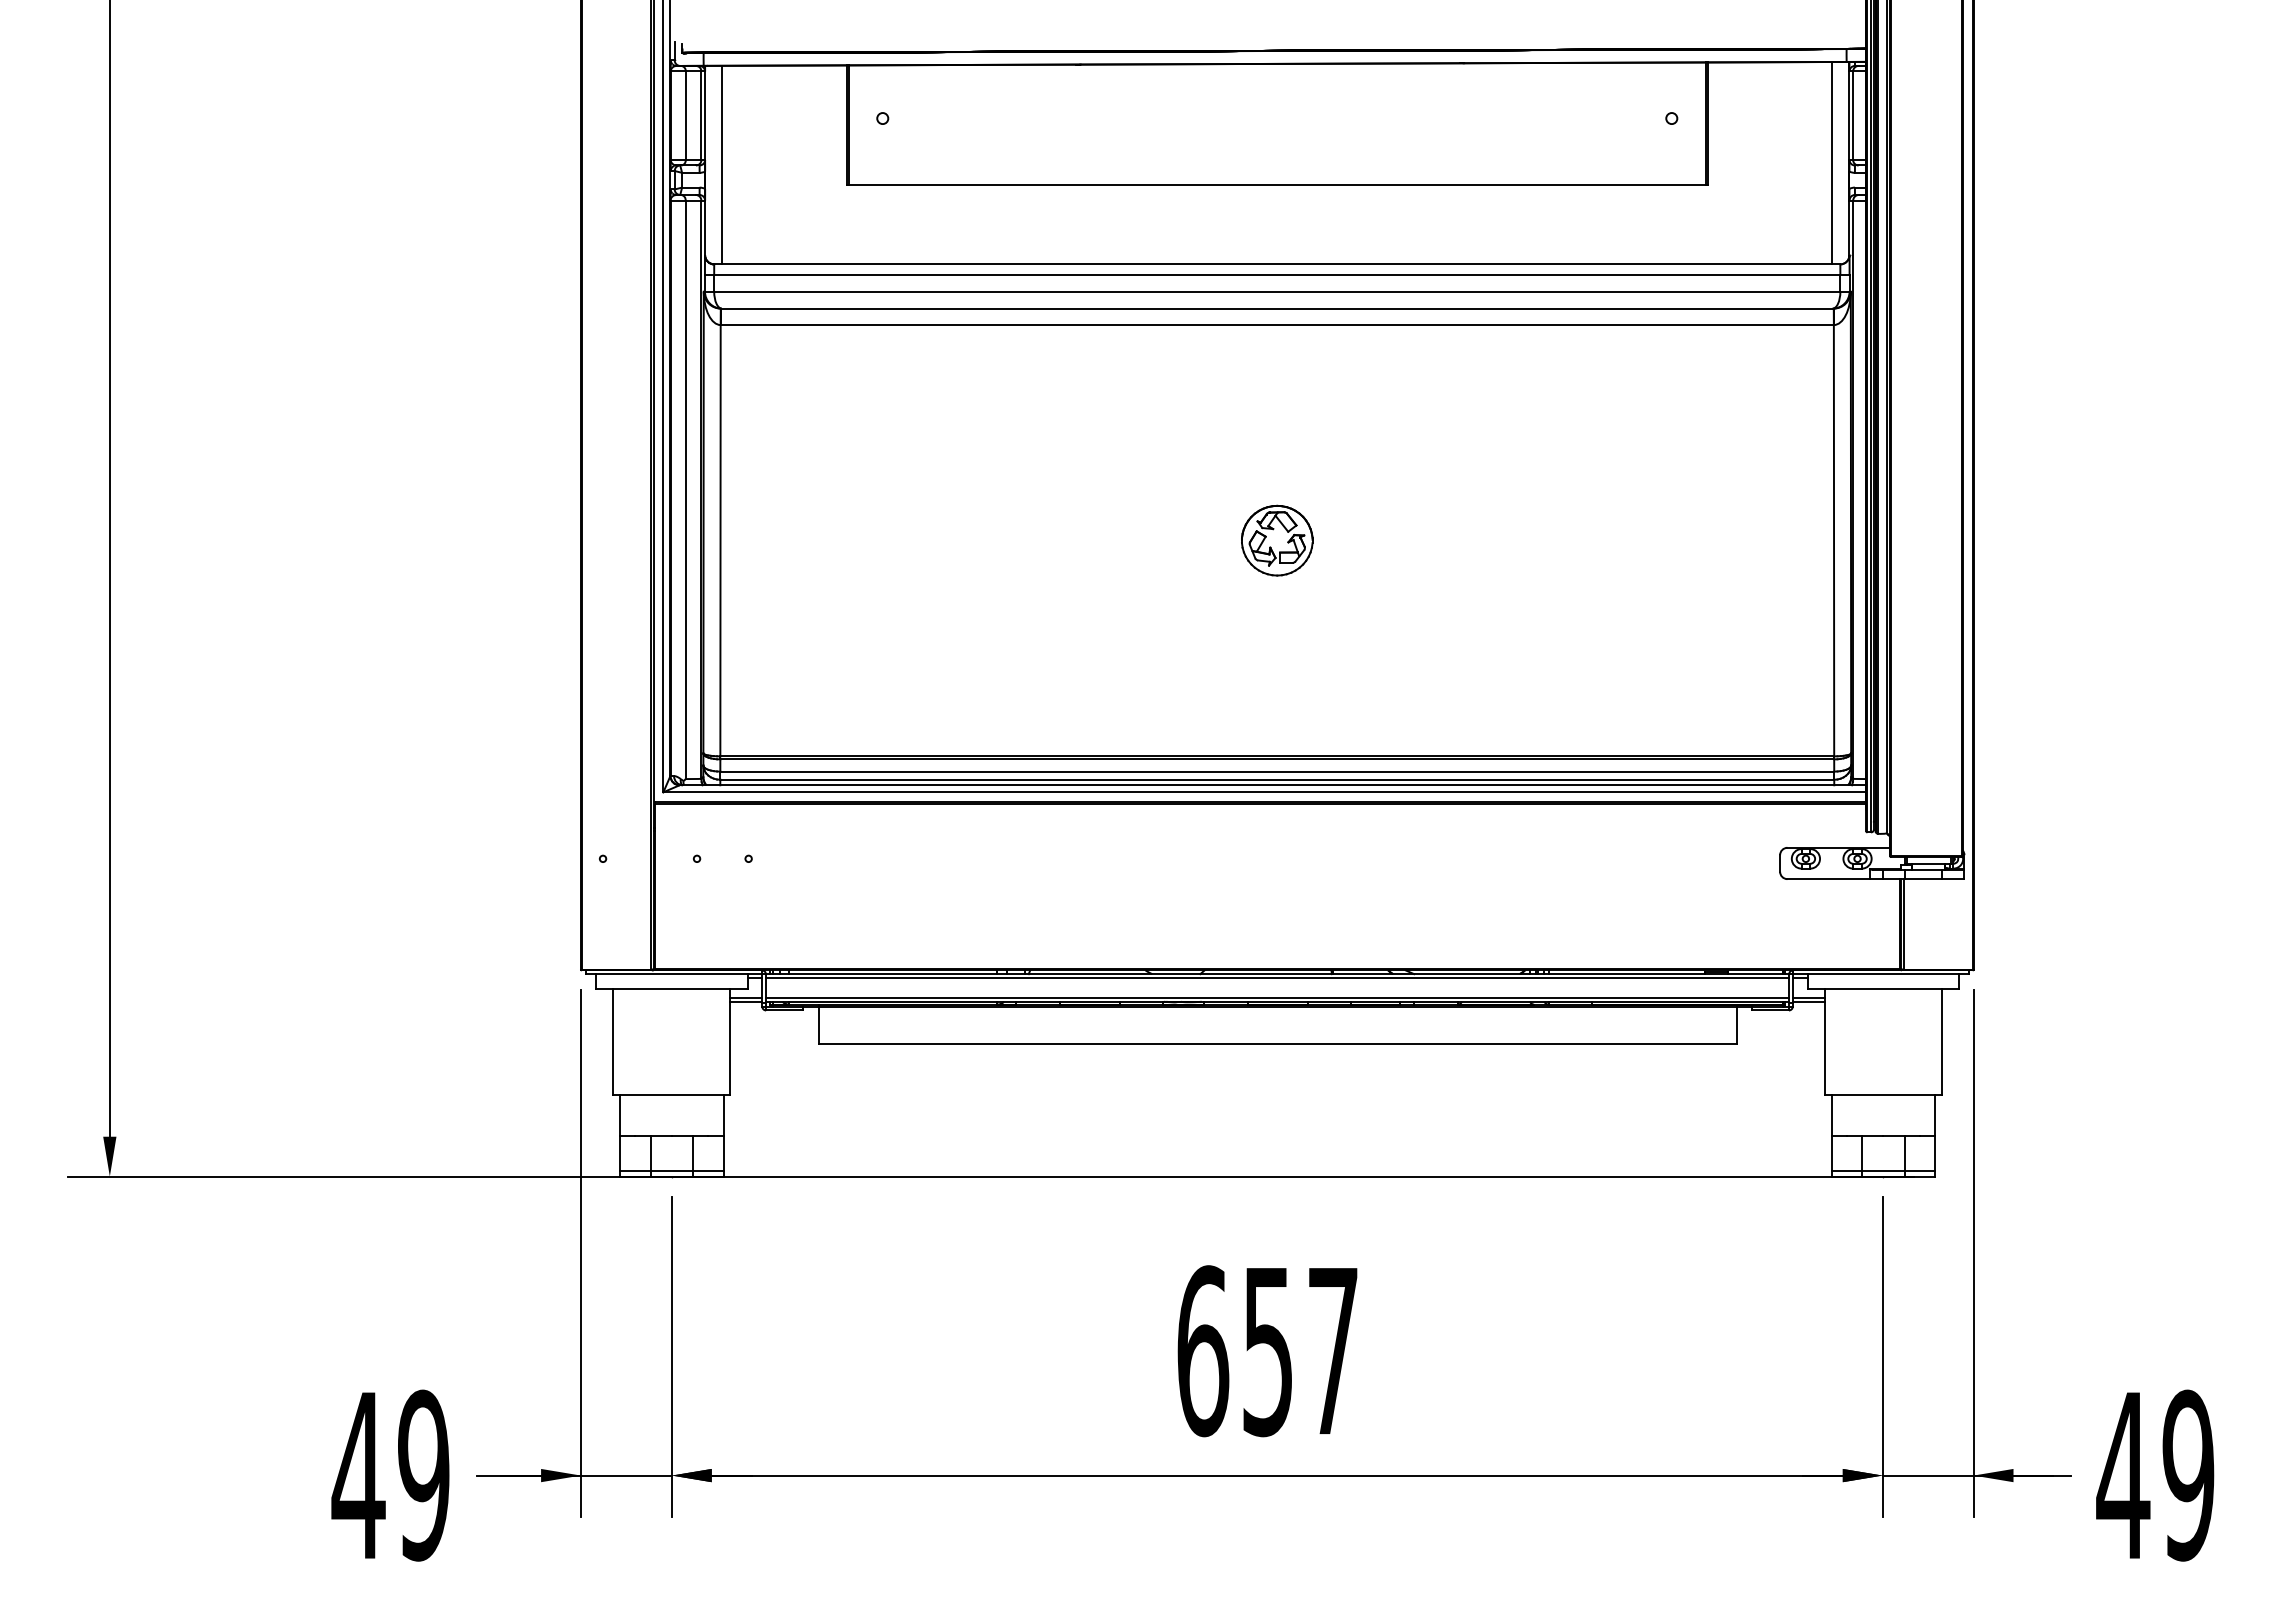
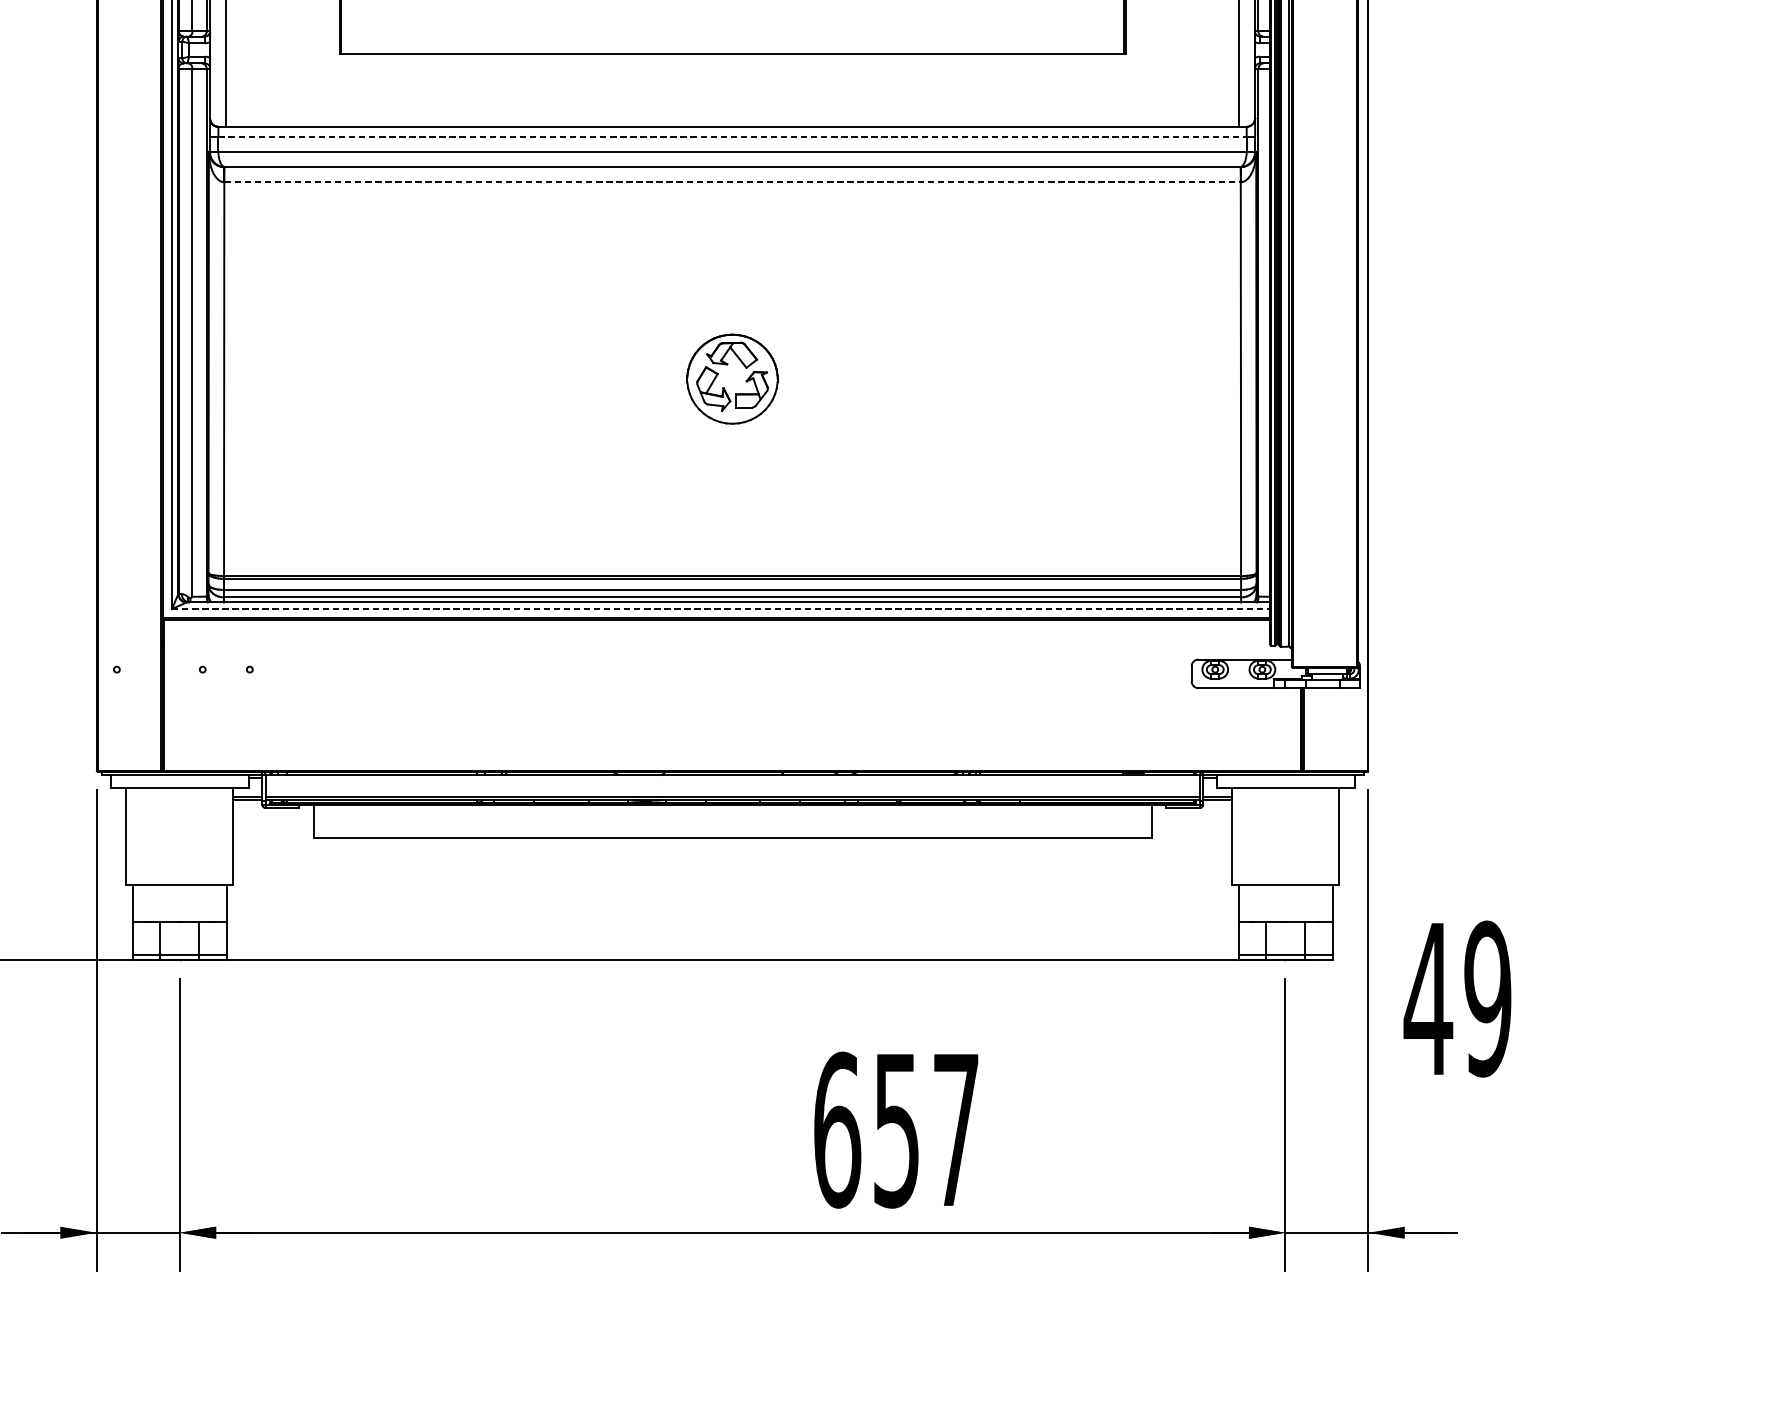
line: (1277, 275) -> (732, 136), solid -> dashed
line: (1277, 325) -> (732, 182), solid -> dashed
part: (1277, 540) -> (732, 378), size x1.4
line: (1265, 792) -> (721, 609), solid -> dashed
line: (1277, 977) -> (732, 777), removed
text: (1267, 1351) -> (896, 1130), moved
text: (2155, 1475) -> (1457, 998), moved

